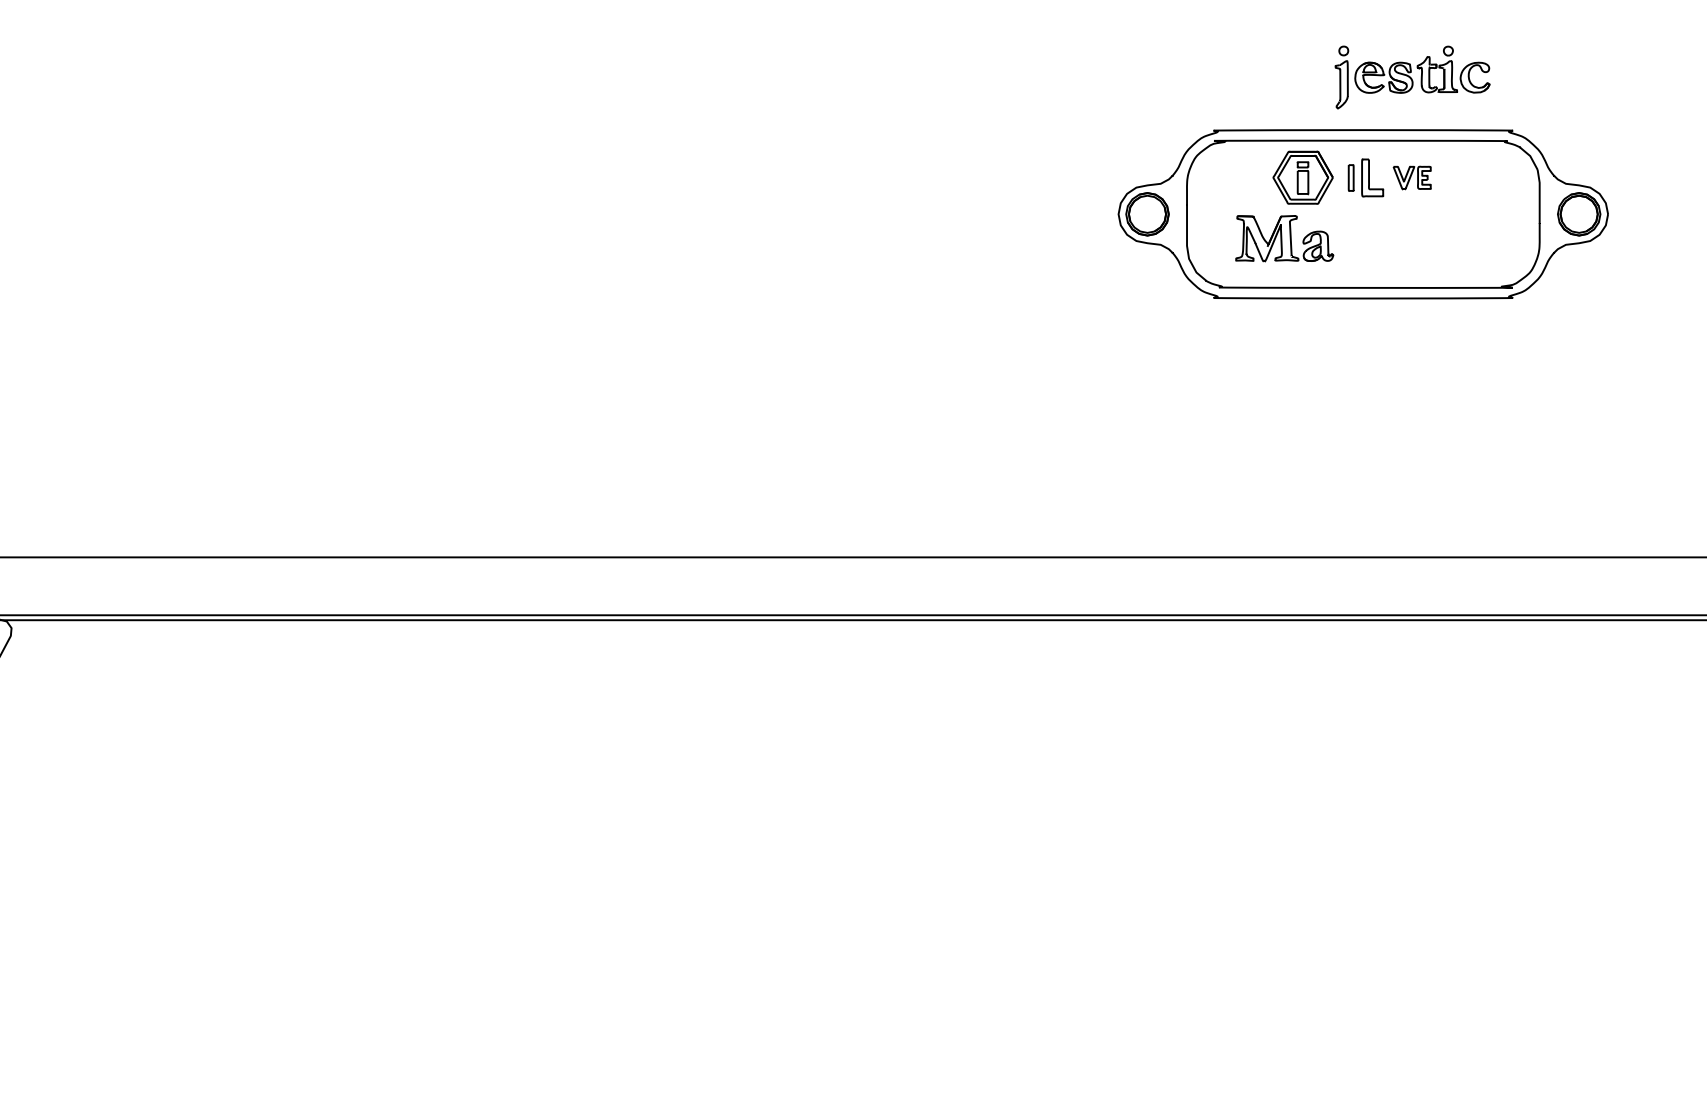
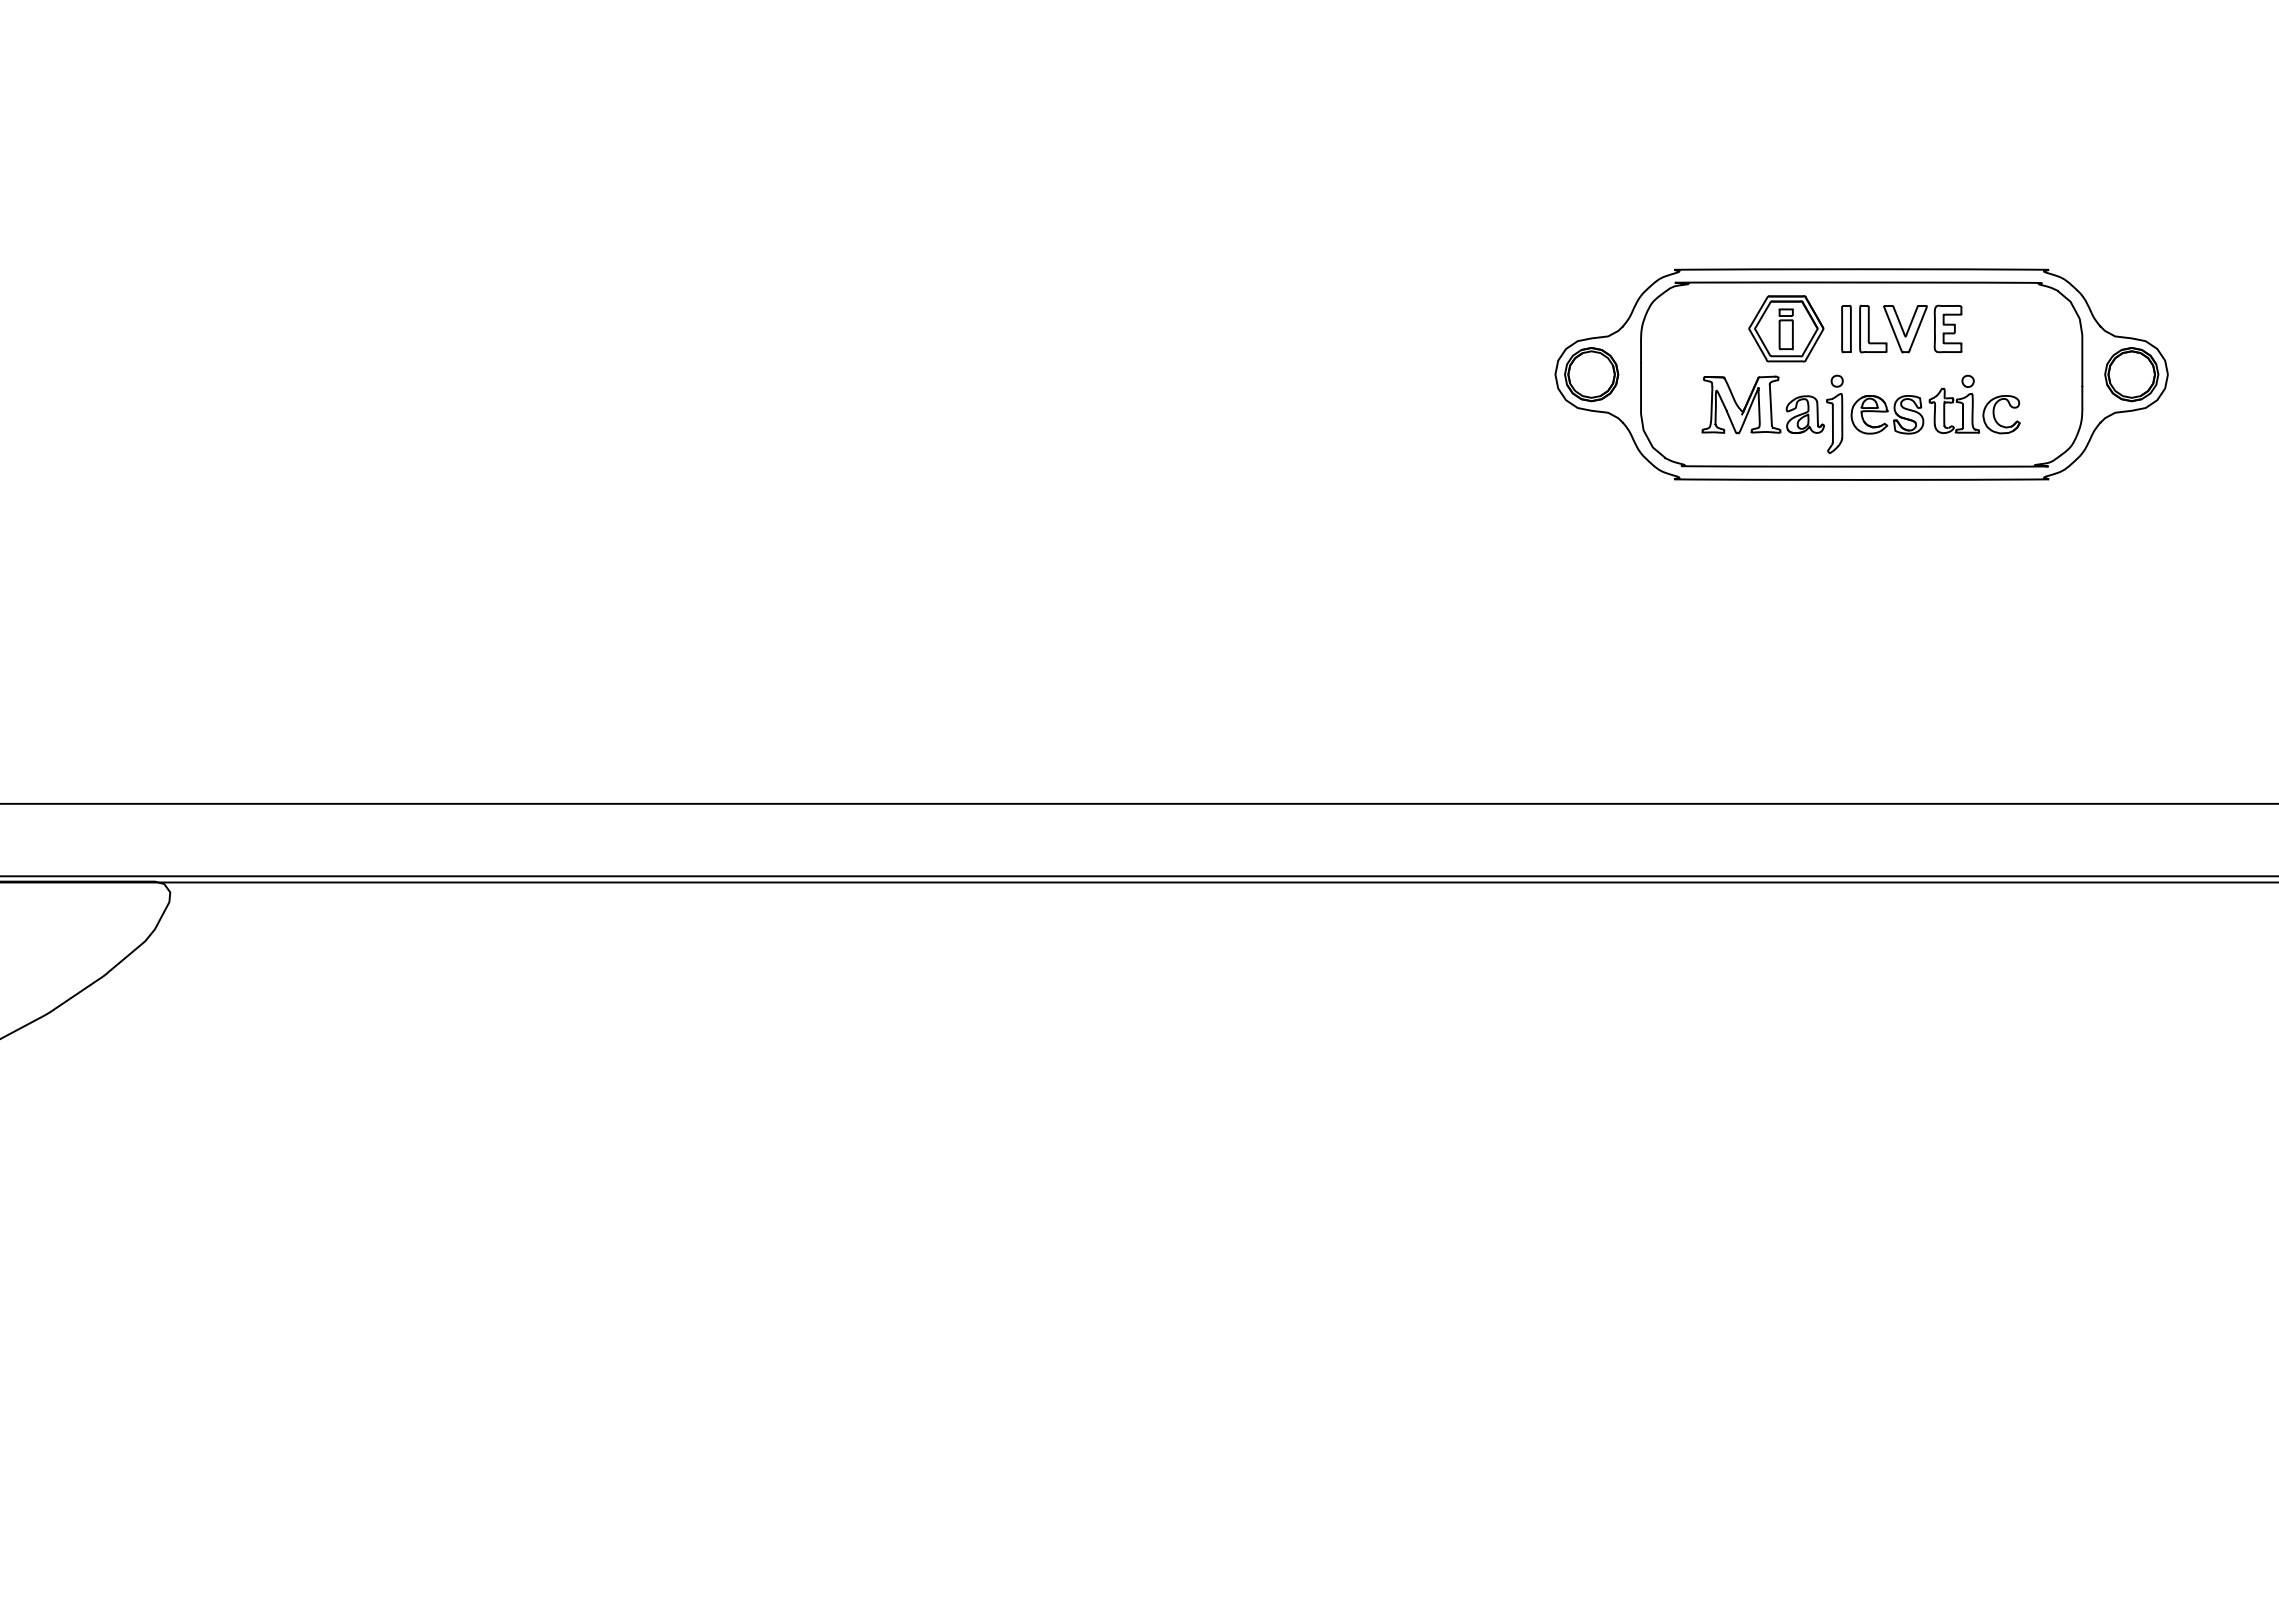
part: (1412, 76) -> (1923, 413), moved
part: (1411, 177) -> (1922, 328), size x1.67
part: (1351, 178) -> (1846, 329), size x1.43

